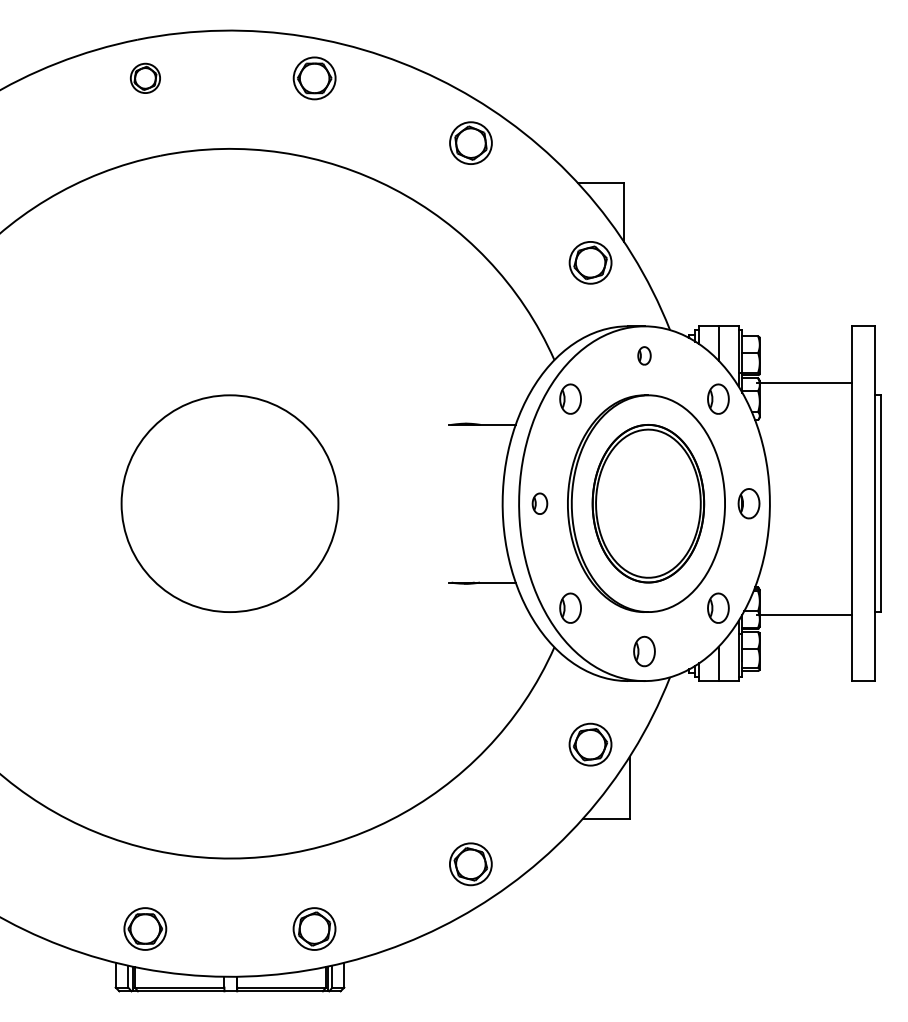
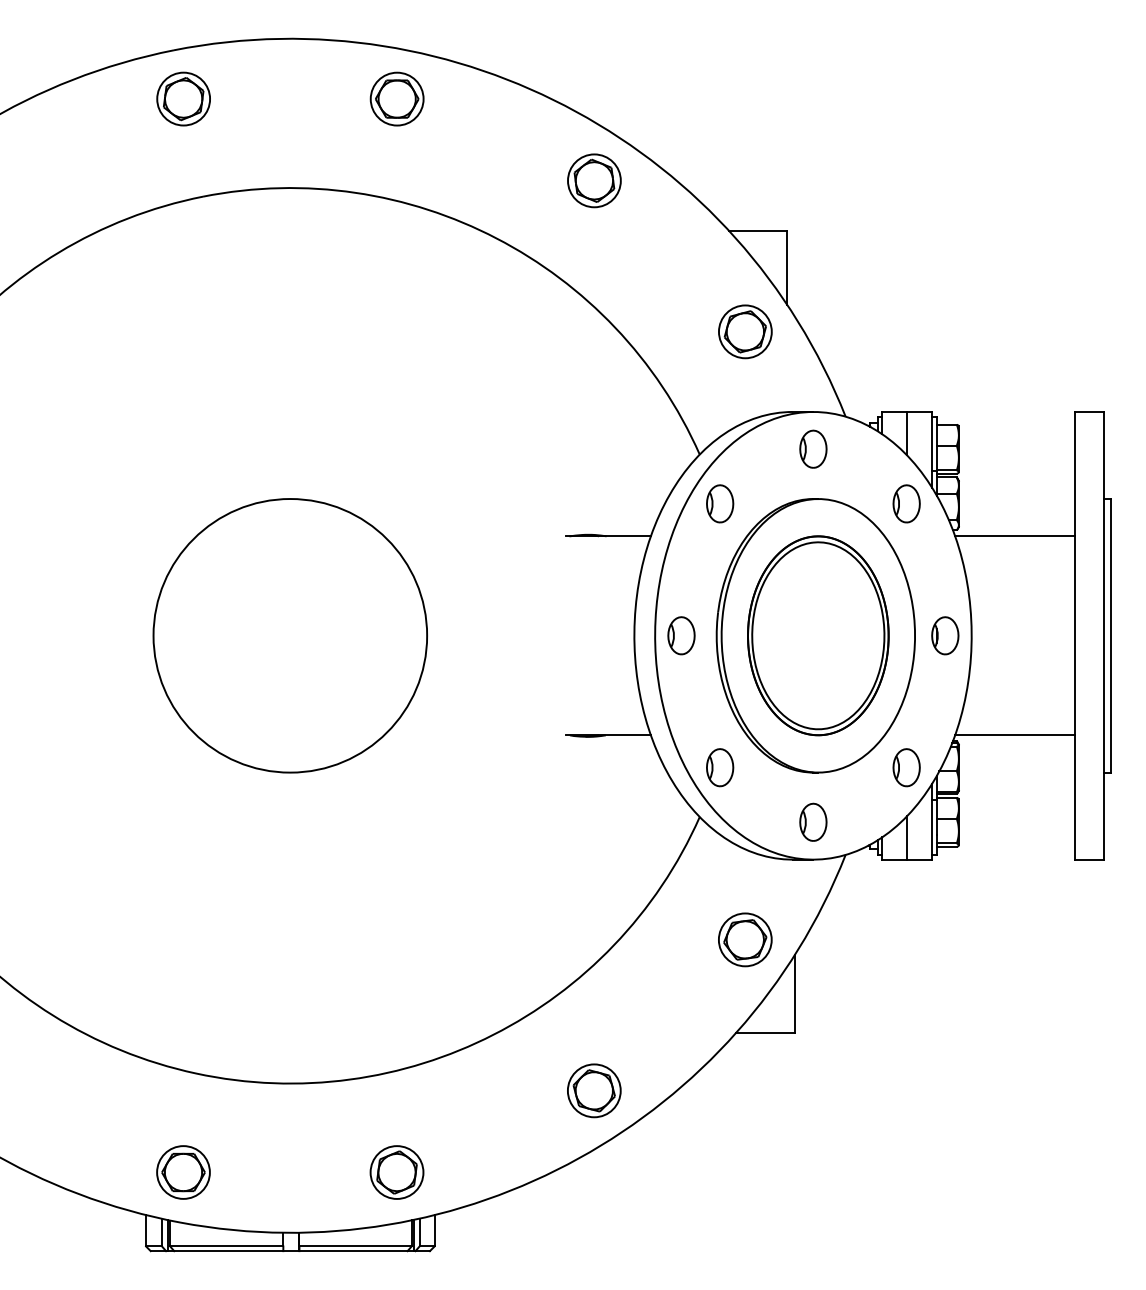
part: (145, 78) -> (183, 99), size x1.43
part: (644, 355) -> (813, 448), size x1.67
line: (803, 382) -> (1014, 535), moved
part: (539, 503) -> (680, 635), size x1.43
line: (803, 614) -> (1014, 735), moved

